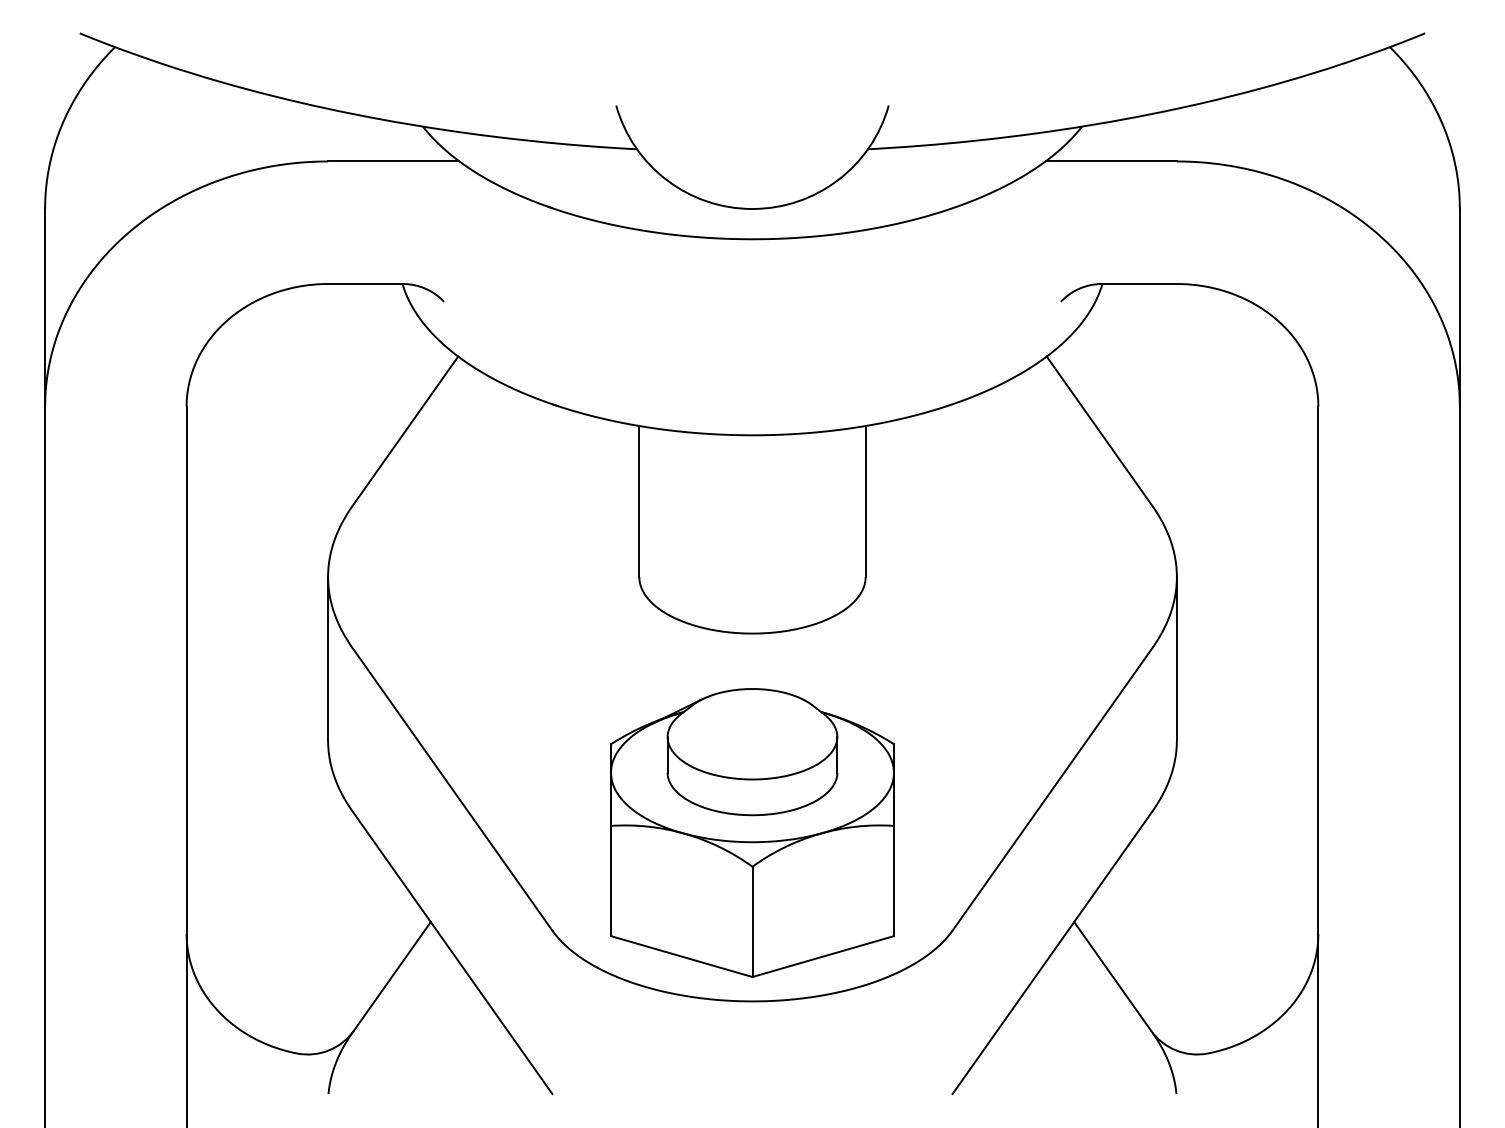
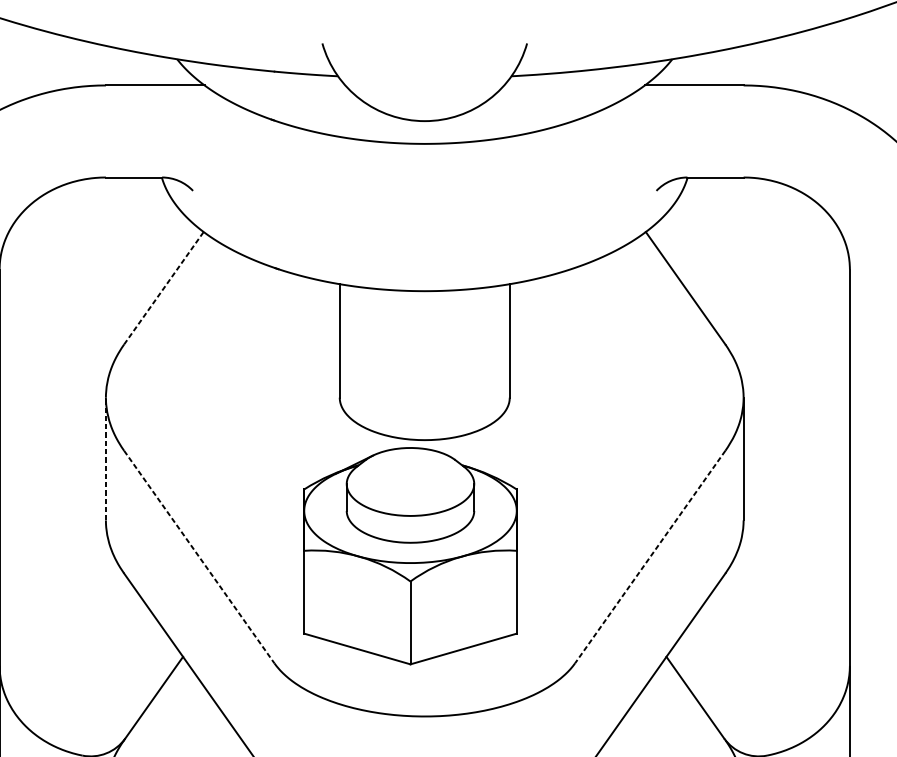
line: (405, 431) -> (164, 288), solid -> dashed
line: (328, 658) -> (106, 458), solid -> dashed
line: (452, 789) -> (199, 557), solid -> dashed
line: (1052, 789) -> (650, 557), solid -> dashed
part: (752, 832) -> (410, 555), moved

